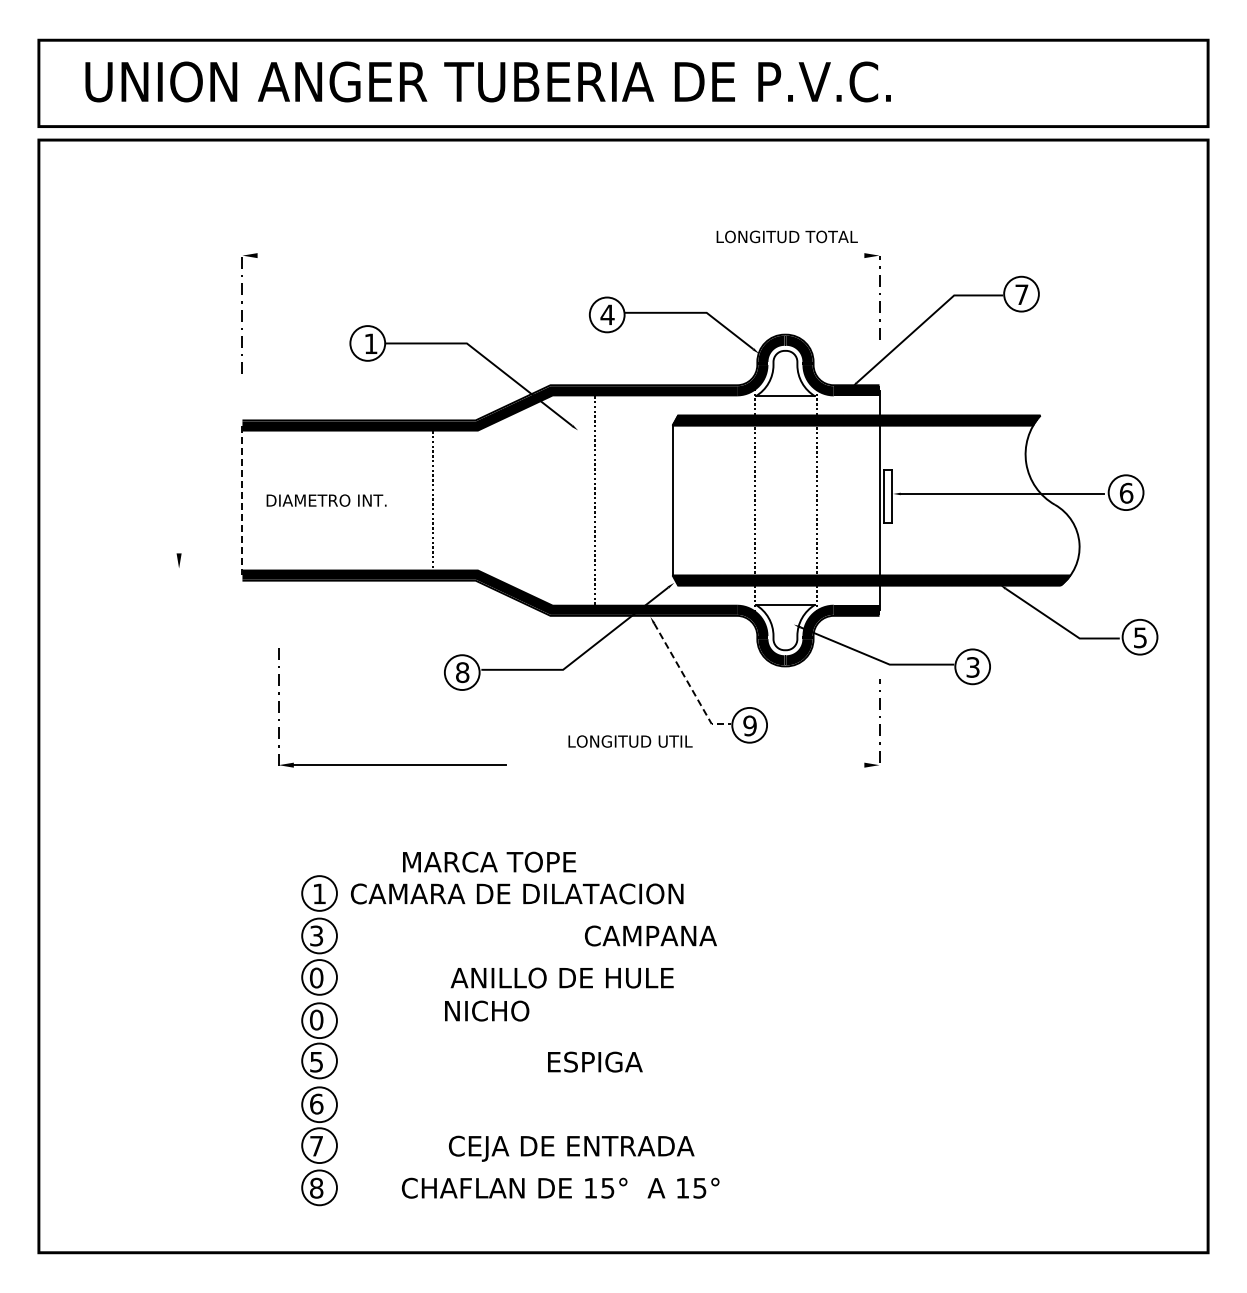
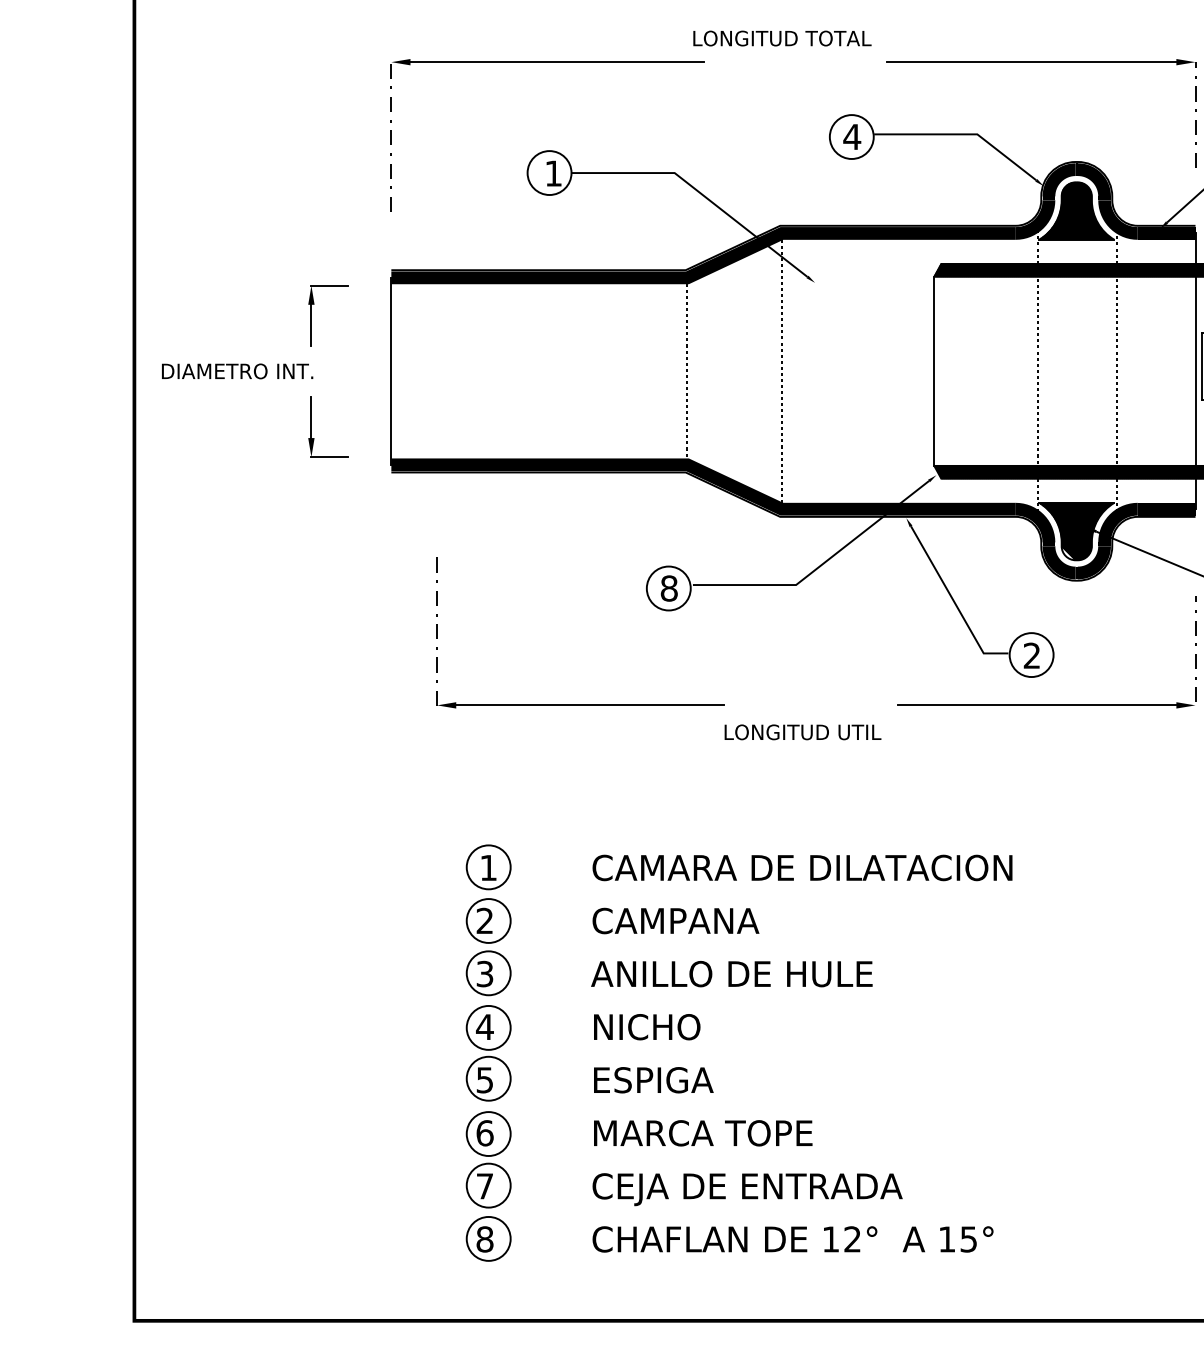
text: (786, 236) -> (781, 38), moved
line: (373, 255) -> (556, 62), added
line: (749, 255) -> (1031, 62), added
hatch: (785, 373) -> (1076, 210), added
part: (179, 456) -> (311, 315), added
text: (326, 500) -> (237, 371), moved
line: (433, 500) -> (688, 371), moved
line: (594, 500) -> (781, 371), moved
line: (242, 501) -> (391, 372), dashed -> solid
line: (179, 536) -> (311, 416), added
line: (193, 568) -> (329, 457), added
hatch: (784, 627) -> (1075, 531), added
line: (688, 683) -> (954, 602), dashed -> solid
text: (749, 725) -> (1031, 655), 9 -> 2
text: (630, 741) -> (802, 732), moved
line: (753, 765) -> (1036, 705), added
text: (489, 861) -> (703, 1132), moved
text: (517, 893) -> (802, 867), moved
text: (650, 935) -> (675, 920), moved
text: (316, 936) -> (484, 921), 3 -> 2
text: (316, 977) -> (484, 973), 0 -> 3
text: (561, 977) -> (730, 973), moved
text: (487, 1010) -> (647, 1026), moved
text: (316, 1019) -> (484, 1026), 0 -> 4
text: (595, 1061) -> (653, 1079), moved
text: (571, 1148) -> (747, 1189), moved
text: (607, 1187) -> (852, 1238), 15° -> 12°

